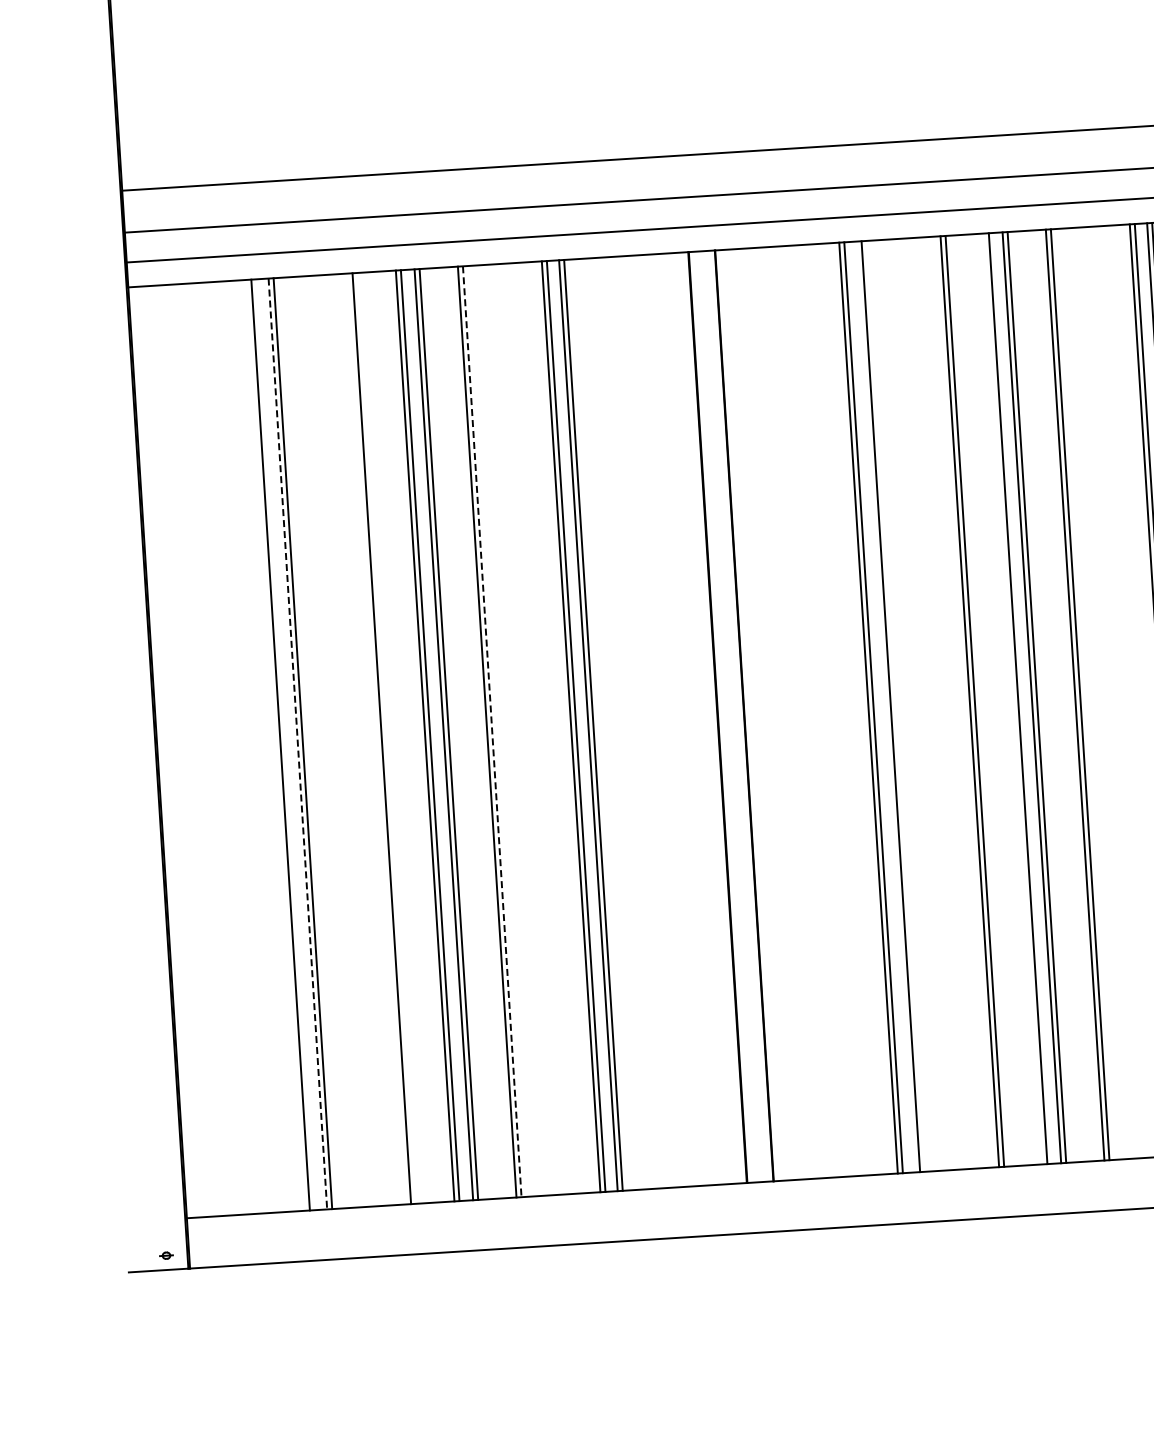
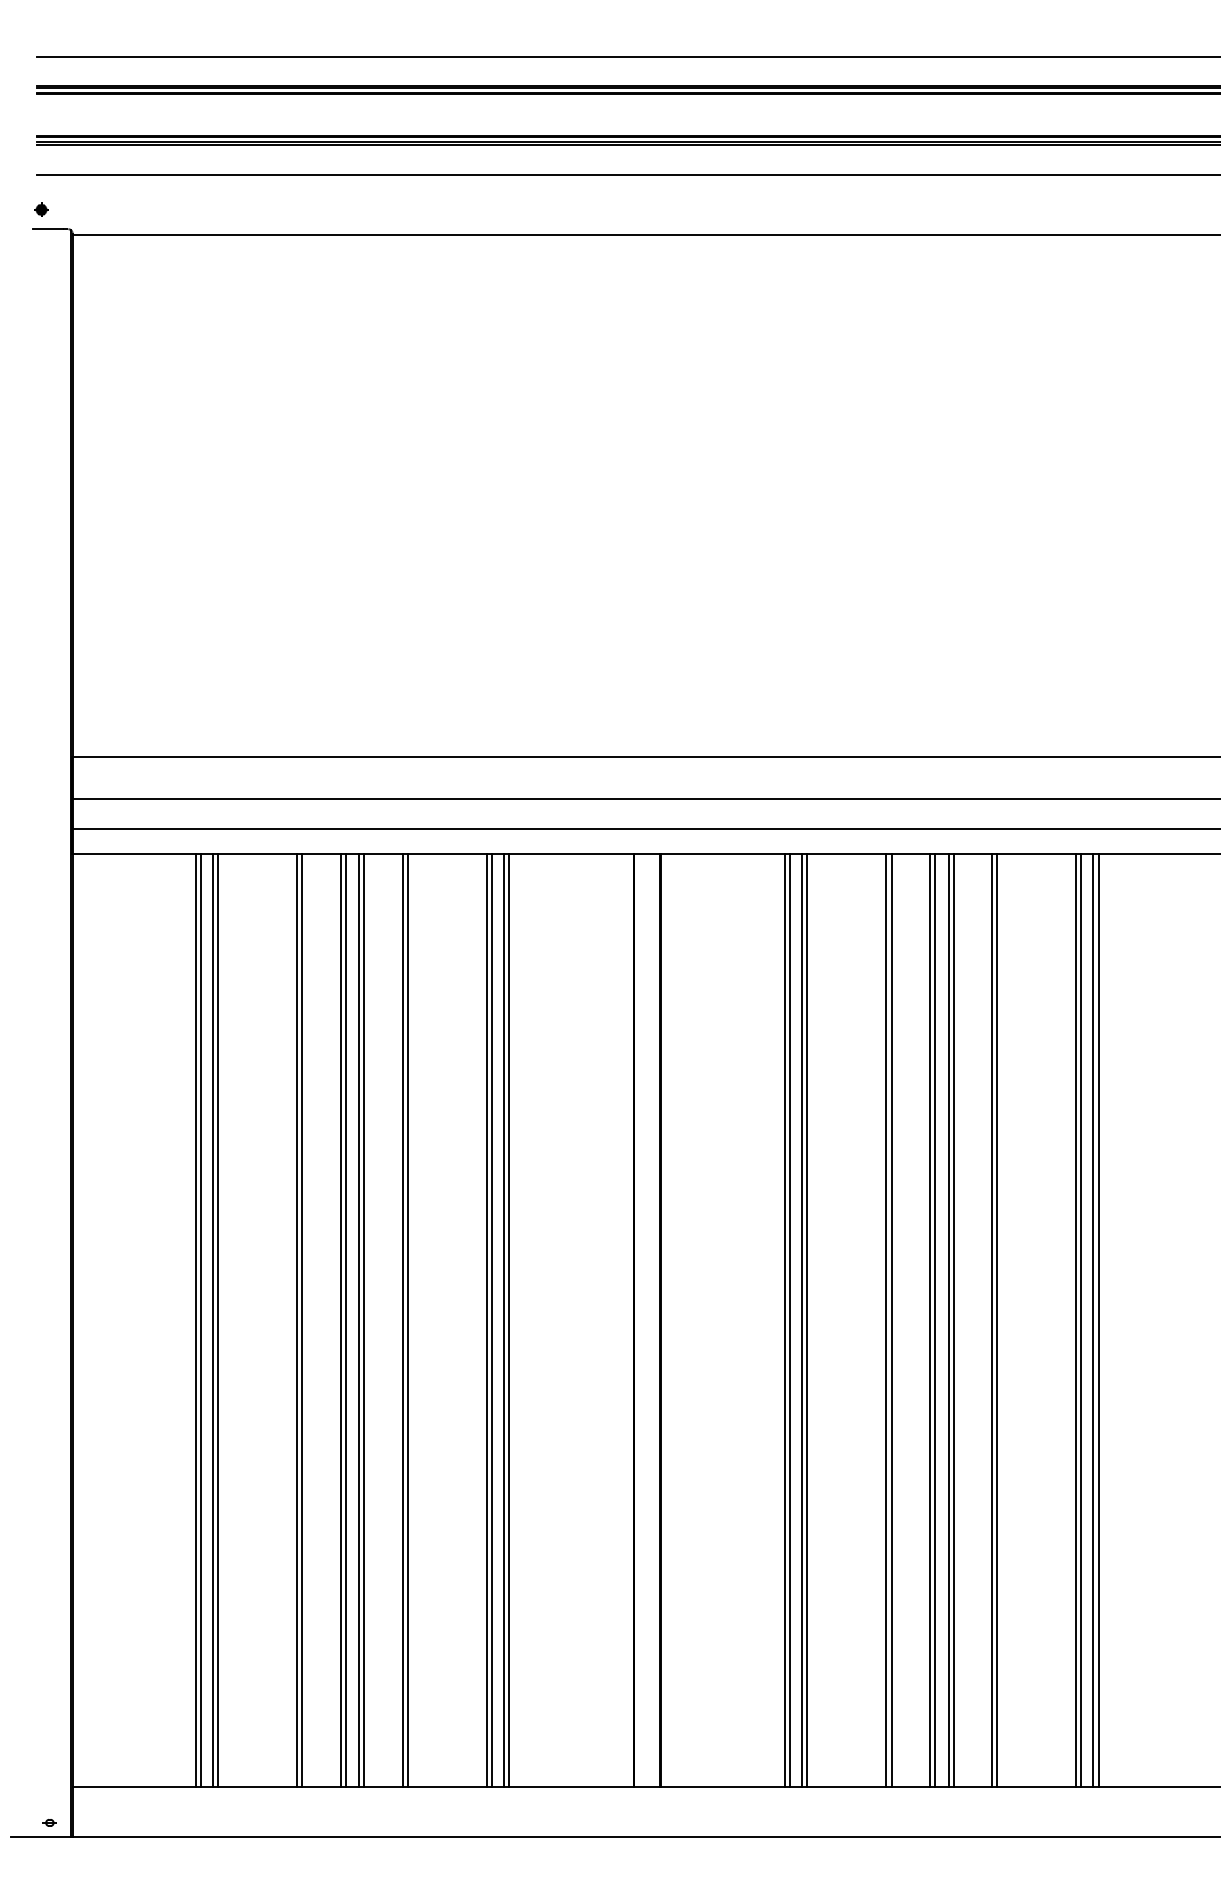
line: (1012, 699) -> (929, 1320), added
line: (886, 707) -> (802, 1320), added
line: (491, 731) -> (407, 1320), dashed -> solid
line: (387, 738) -> (302, 1320), added
line: (285, 744) -> (200, 1320), added
line: (298, 744) -> (213, 1320), dashed -> solid

